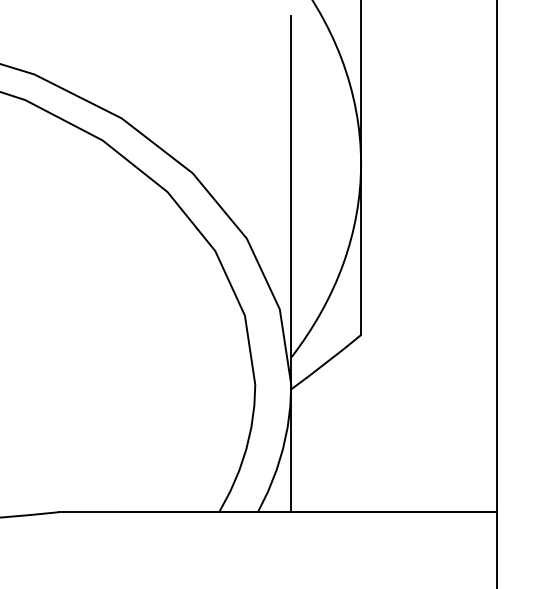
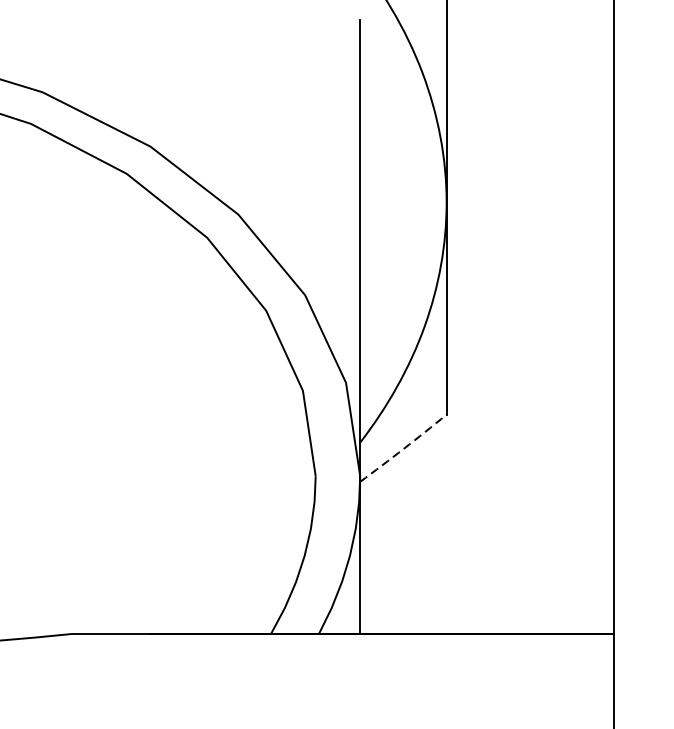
arc: (326, 362) -> (403, 448), solid -> dashed

